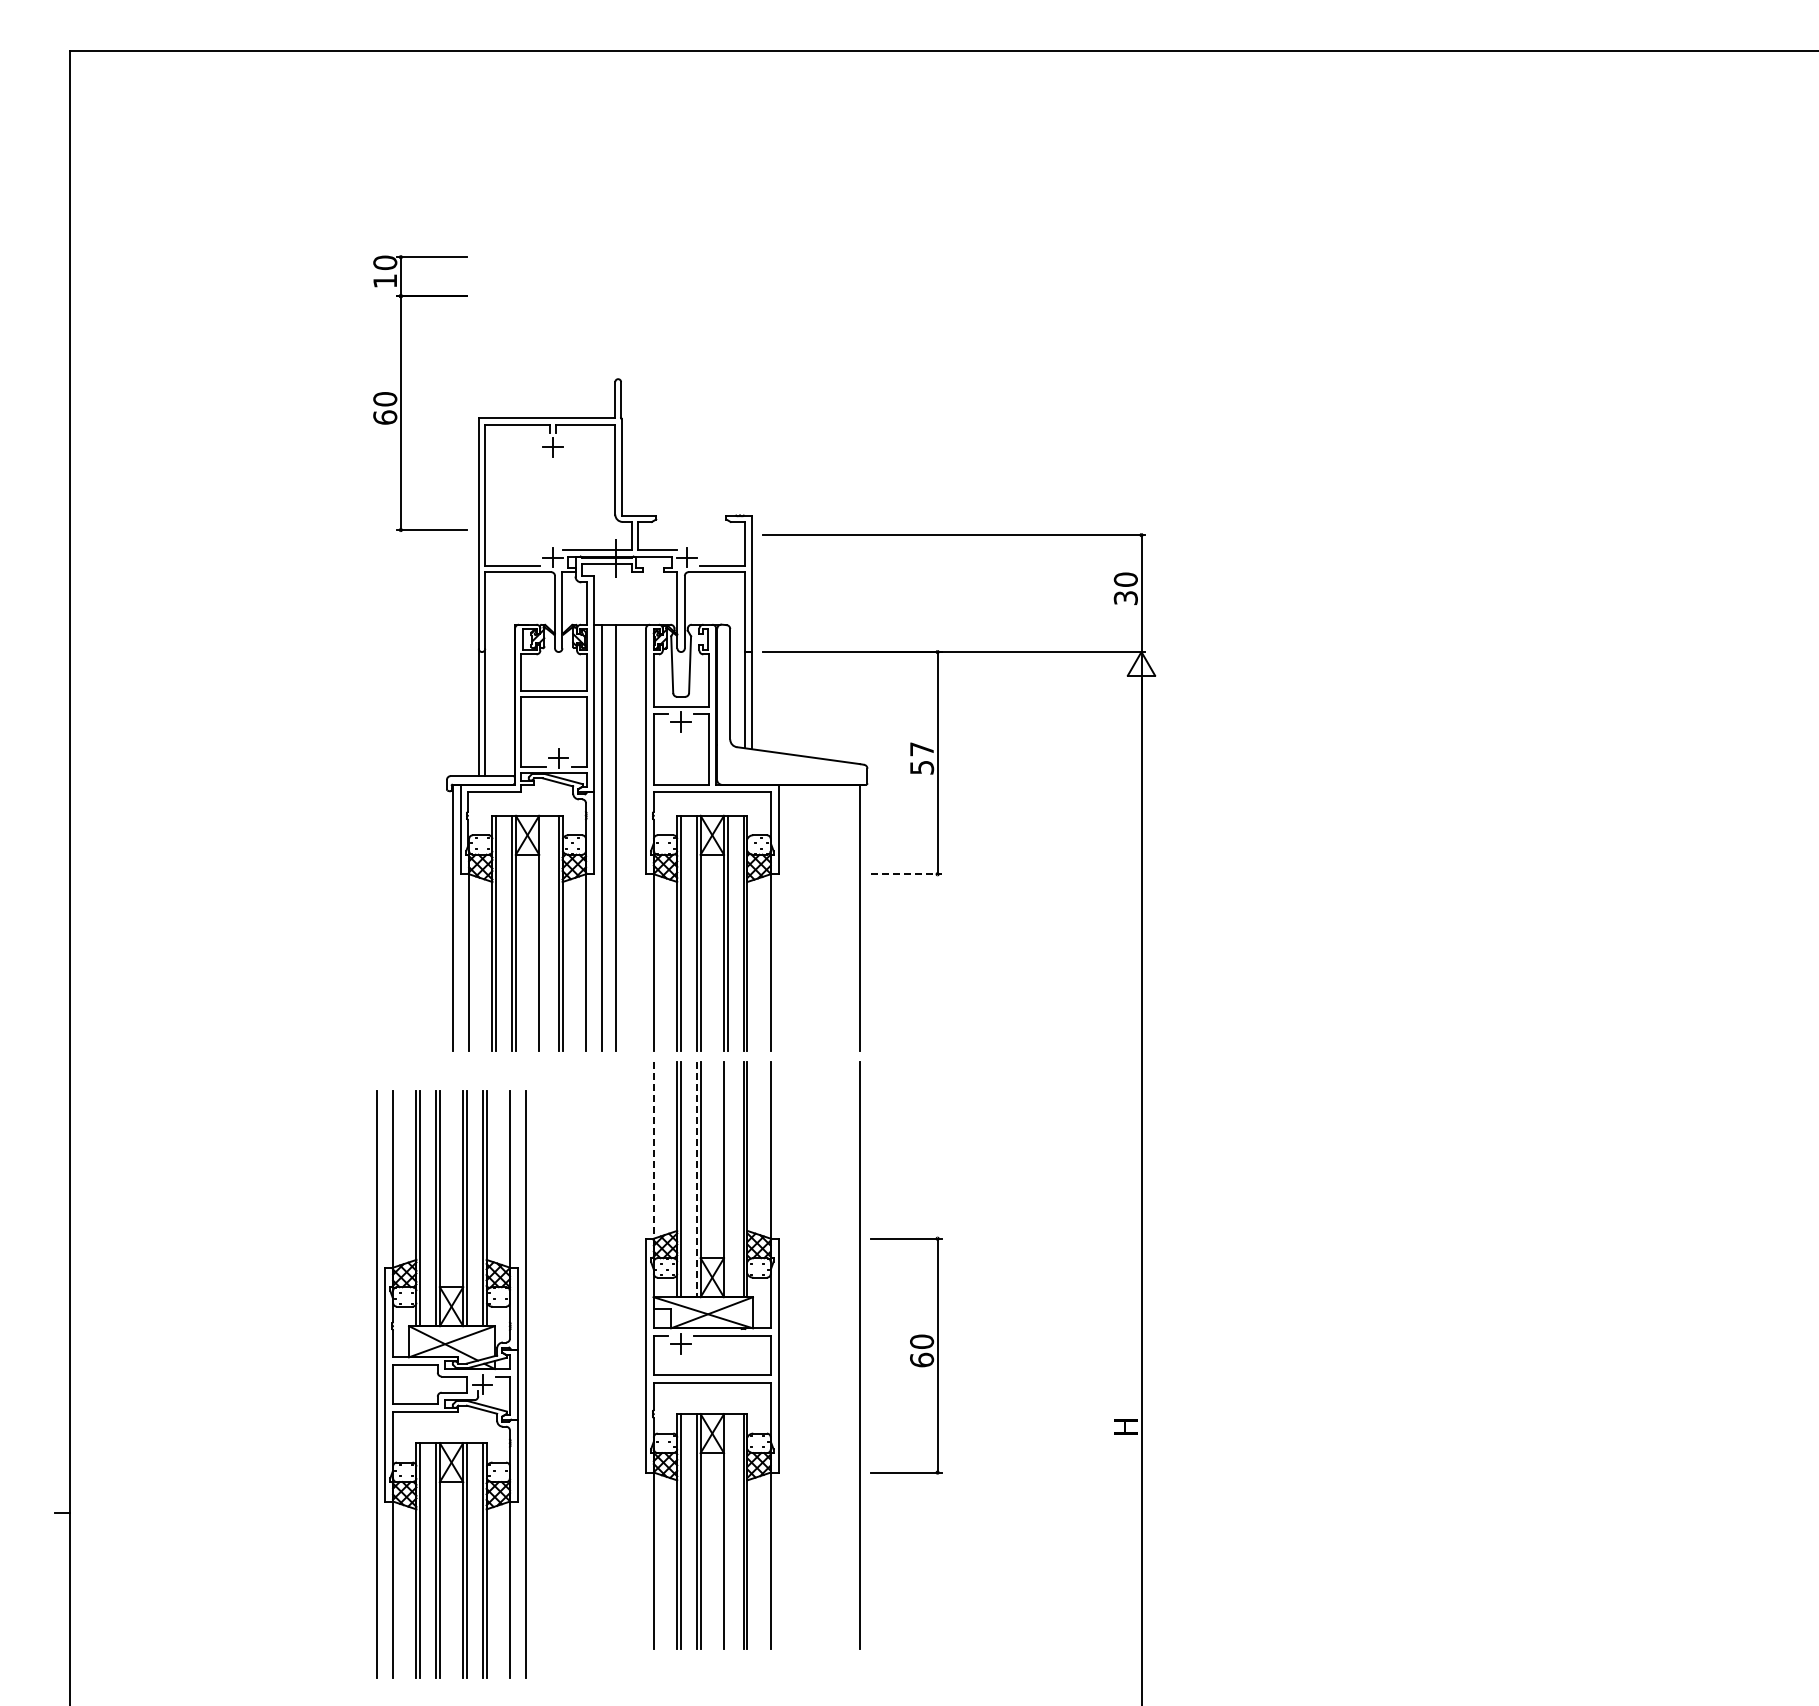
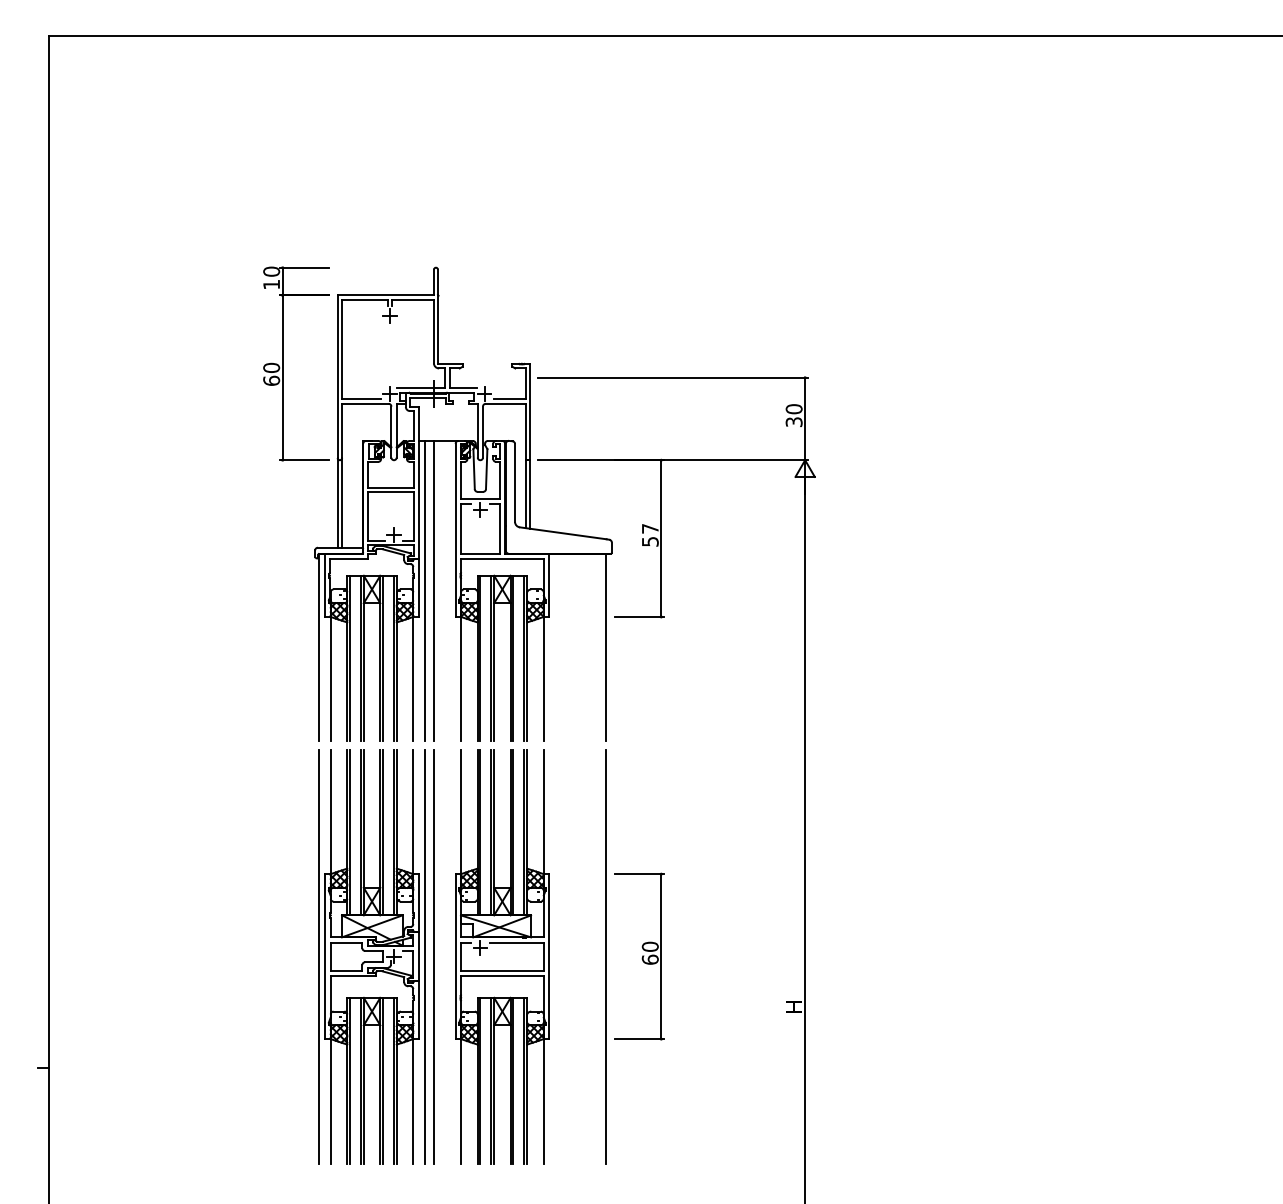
part: (401, 393) -> (283, 363), moved
line: (906, 874) -> (639, 617), dashed -> solid
line: (543, 932) -> (383, 658), added
line: (653, 1152) -> (460, 813), dashed -> solid
line: (727, 1179) -> (513, 832), added
line: (696, 1180) -> (491, 833), dashed -> solid
line: (616, 1355) -> (434, 956), added
part: (451, 1384) -> (371, 956), moved
line: (727, 1531) -> (513, 1080), added

